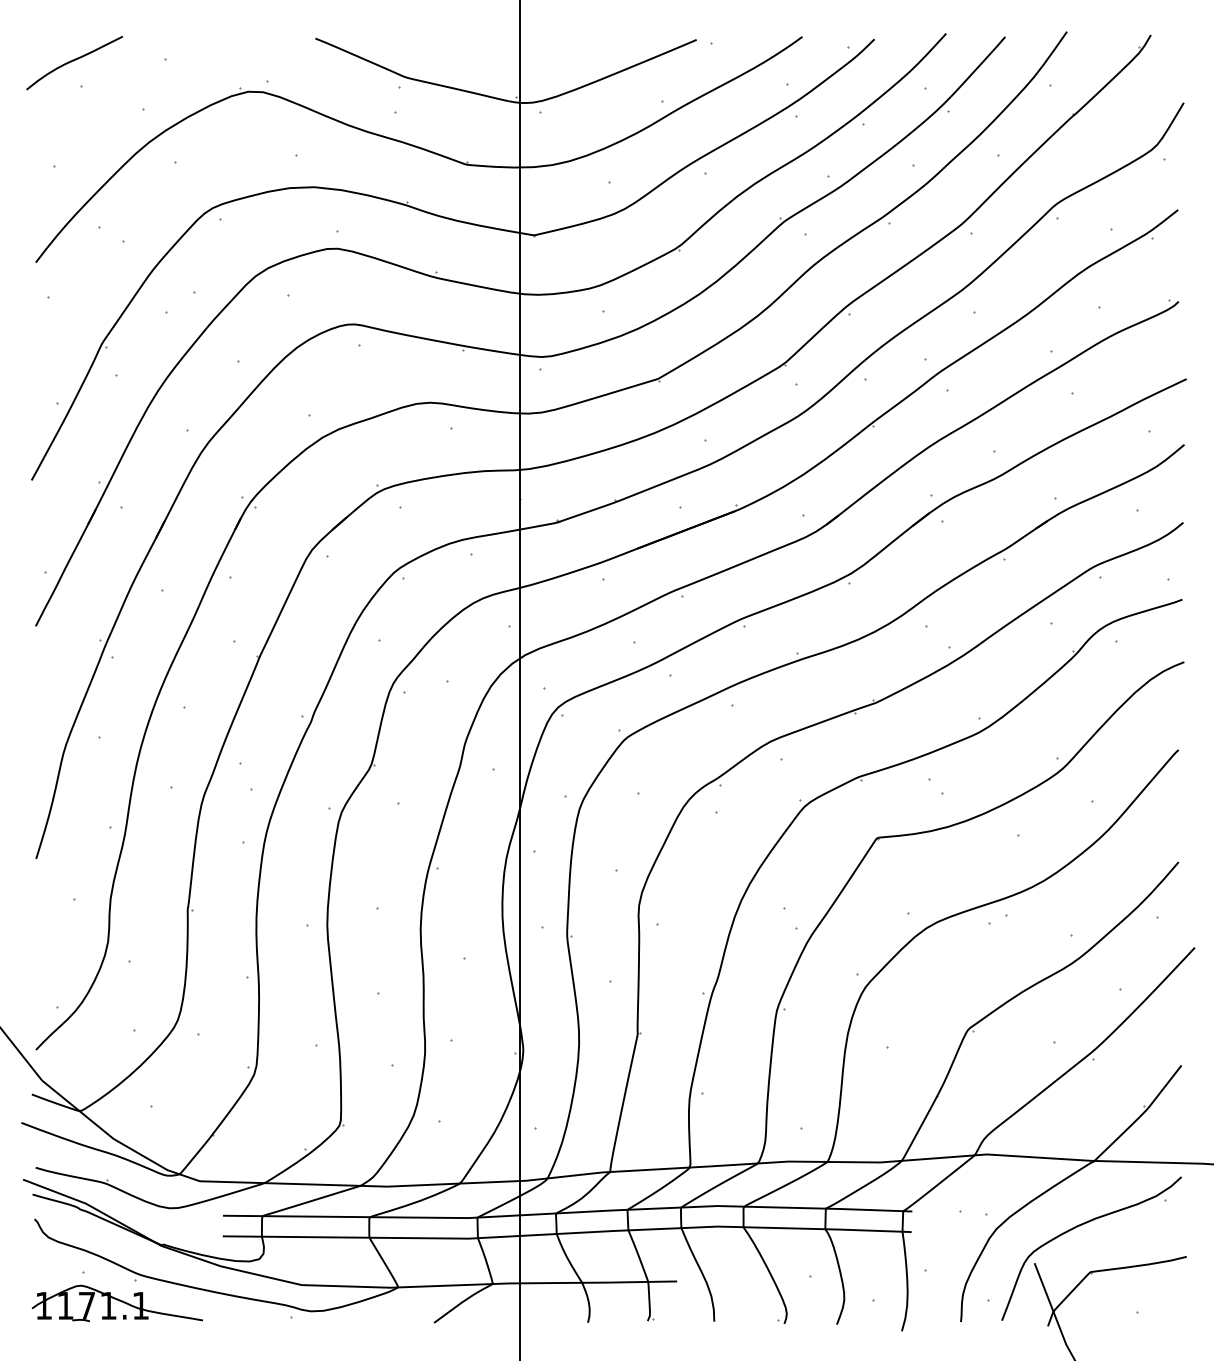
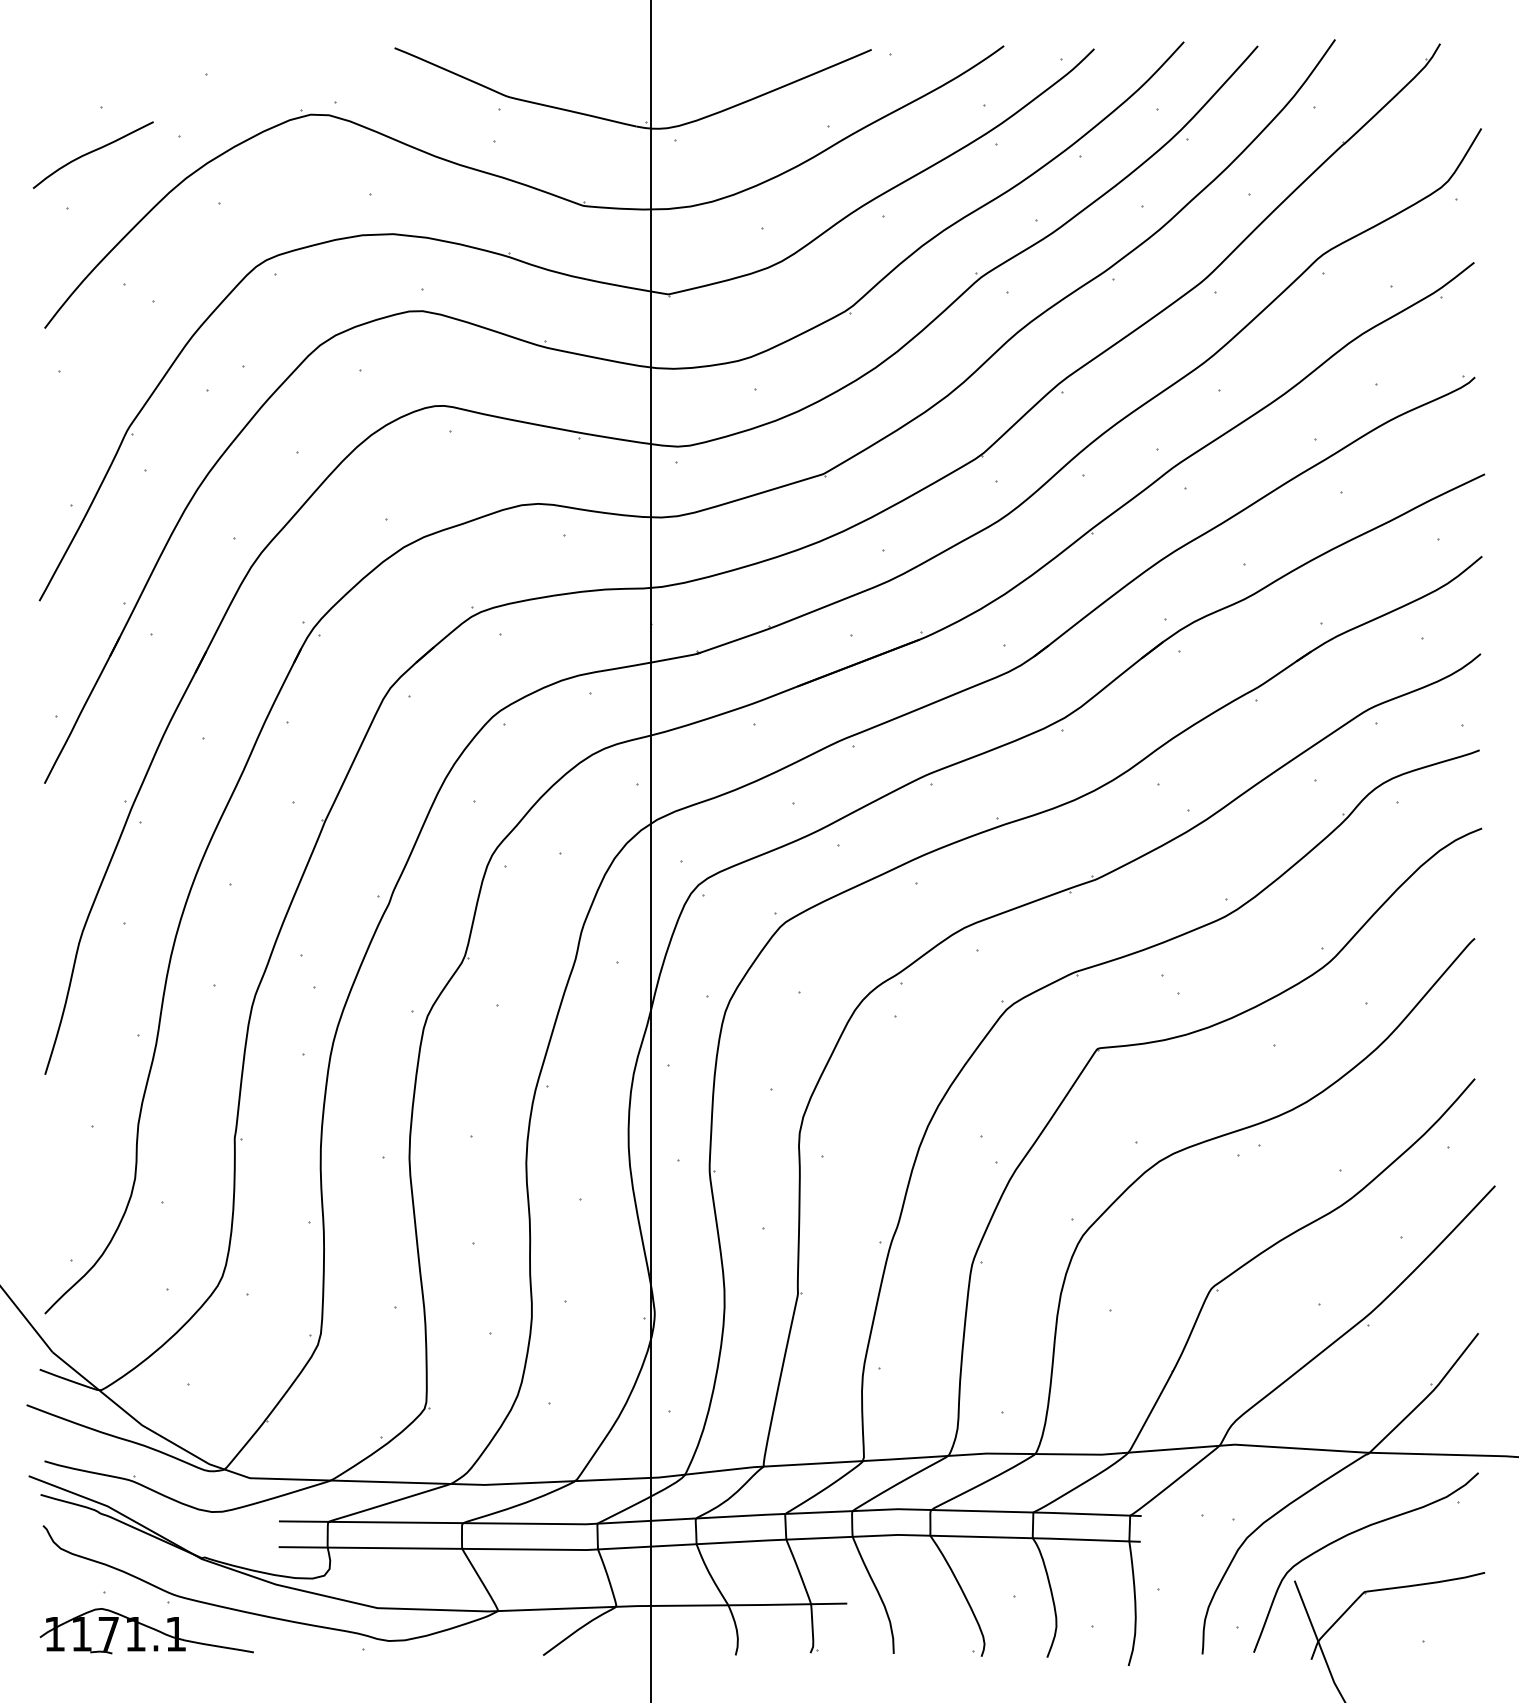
curve: (73, 61) -> (91, 153), moved

